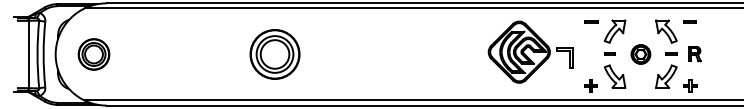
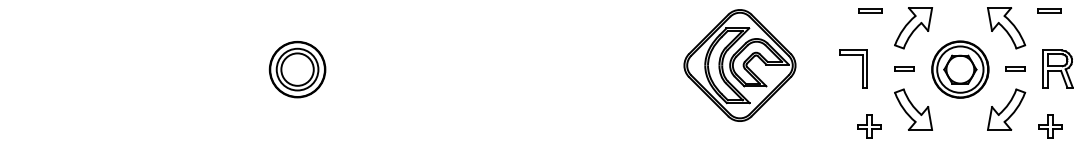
part: (694, 53) -> (1057, 67), size x1.43
part: (275, 54) -> (298, 69), size x0.62
part: (640, 54) -> (959, 69), size x1.67
part: (564, 57) -> (852, 67), moved

